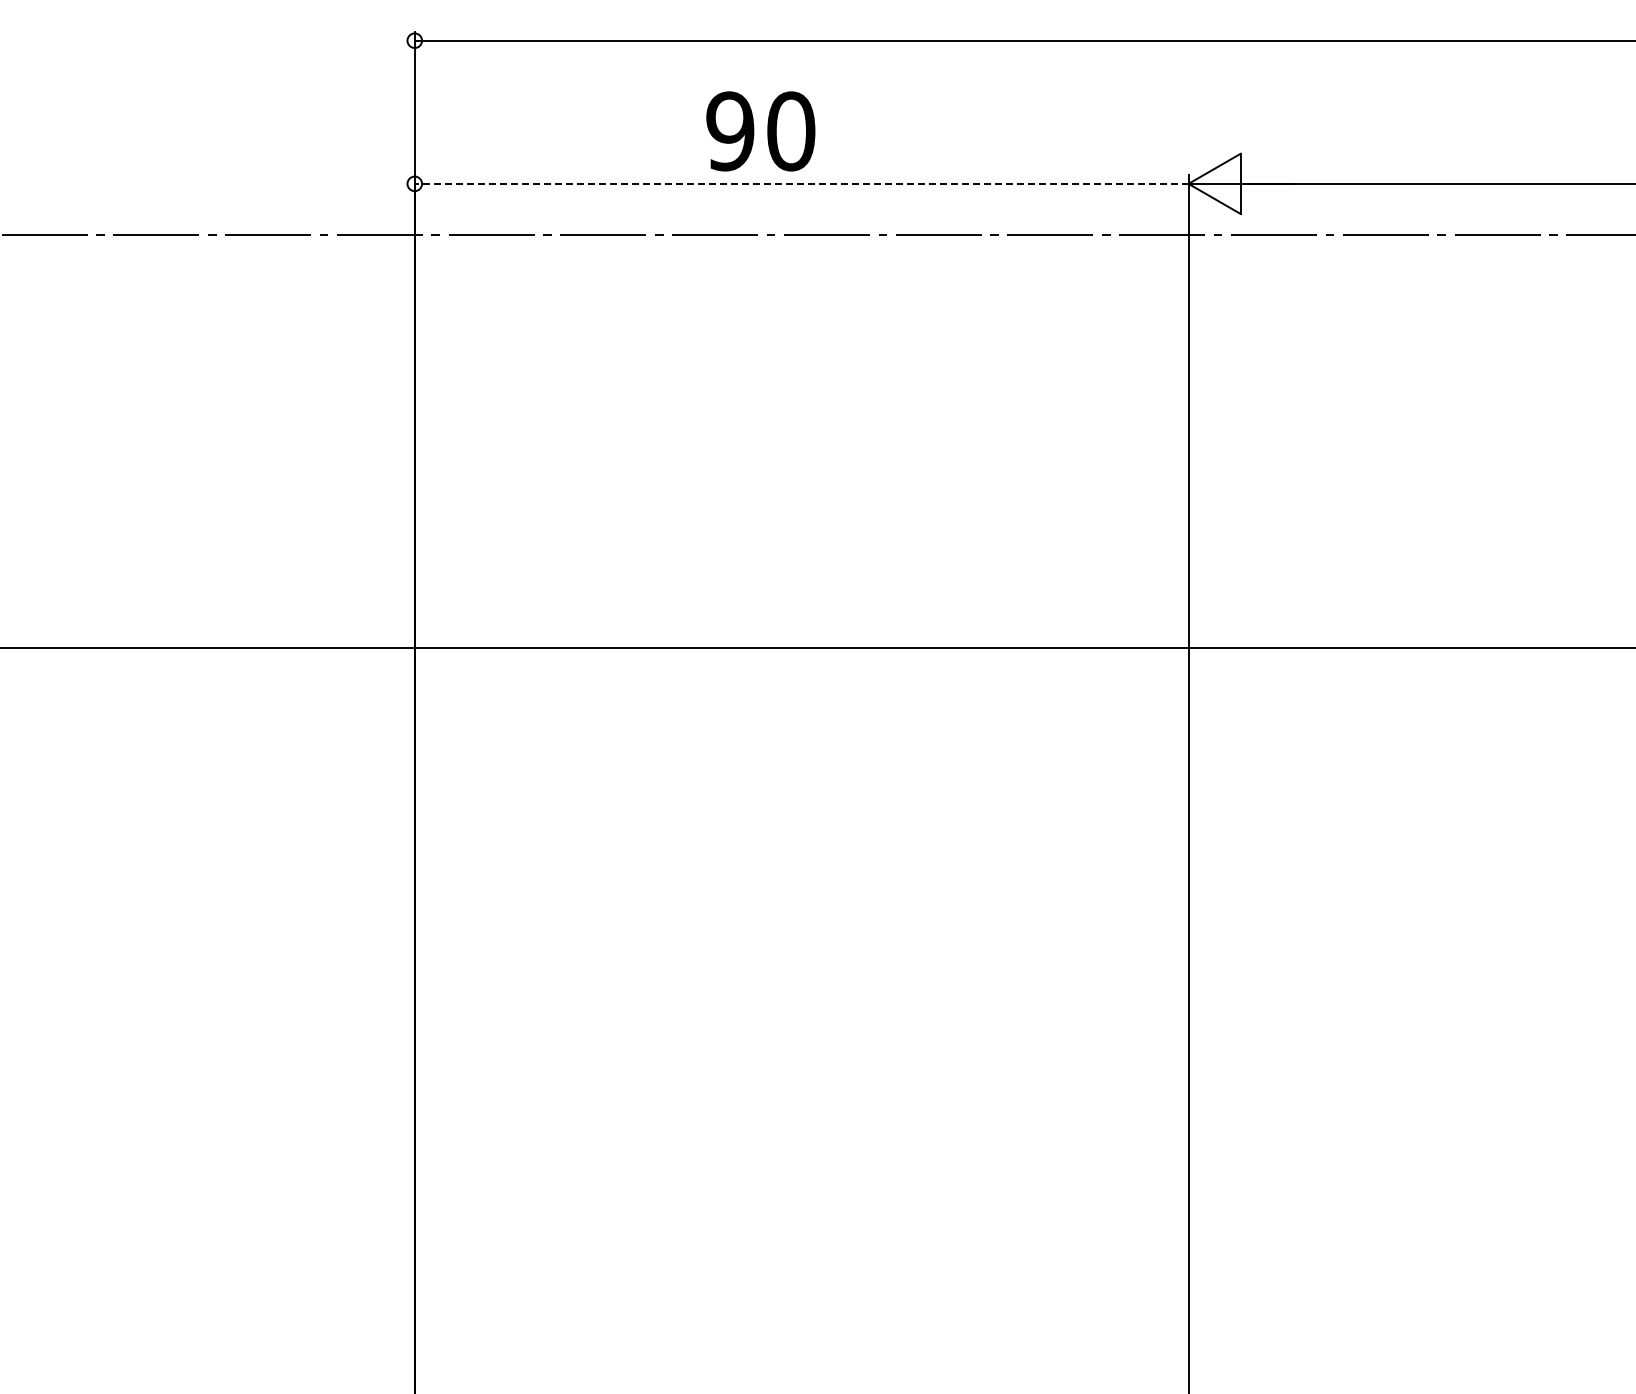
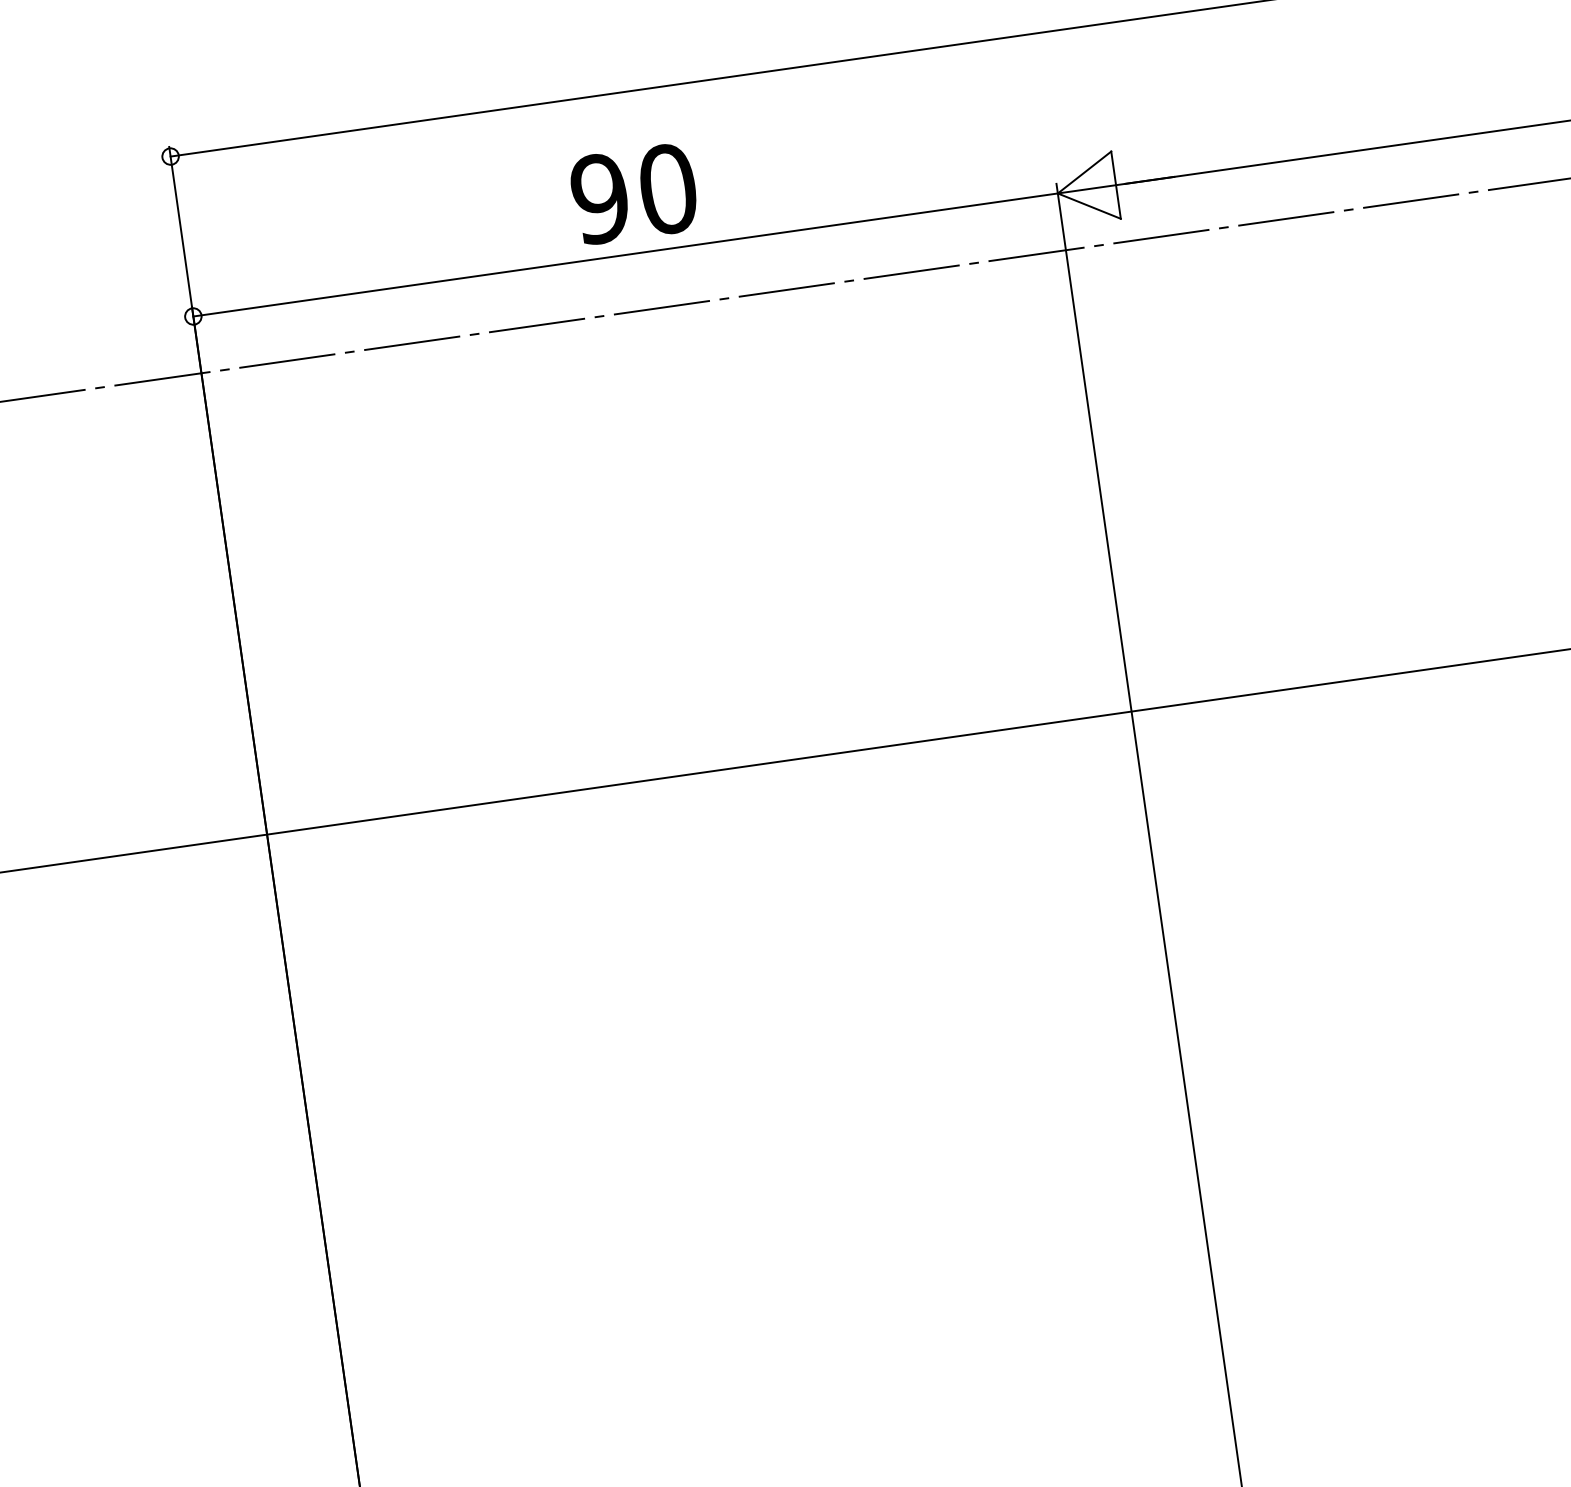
text: (760, 131) -> (633, 194), moved
line: (801, 183) -> (625, 254), dashed -> solid

